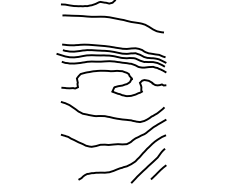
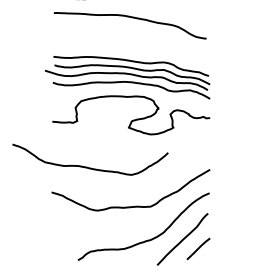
curve: (112, 116) -> (90, 166), moved

